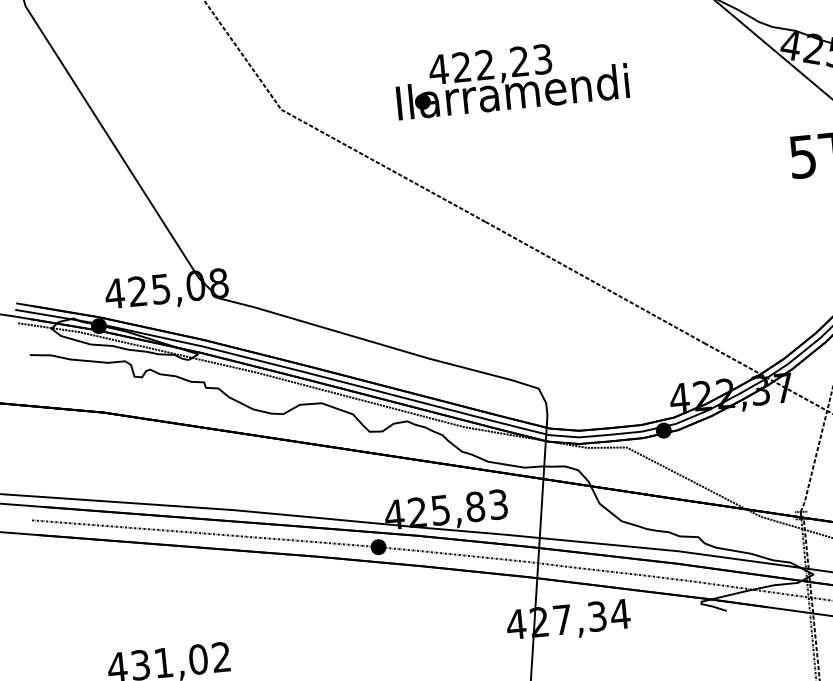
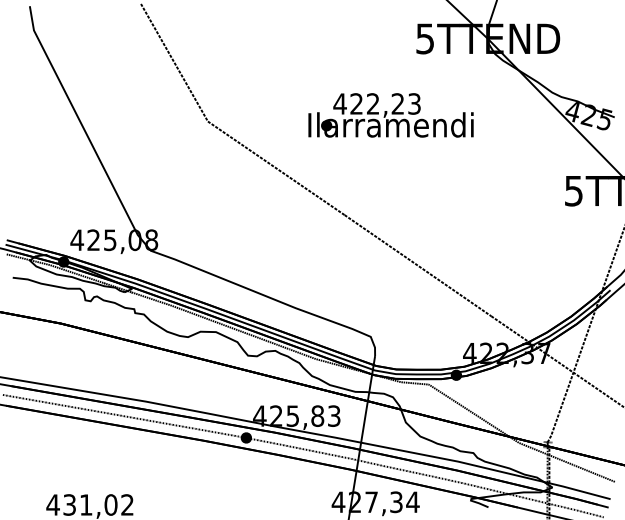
text: (510, 78) -> (390, 115), moved

